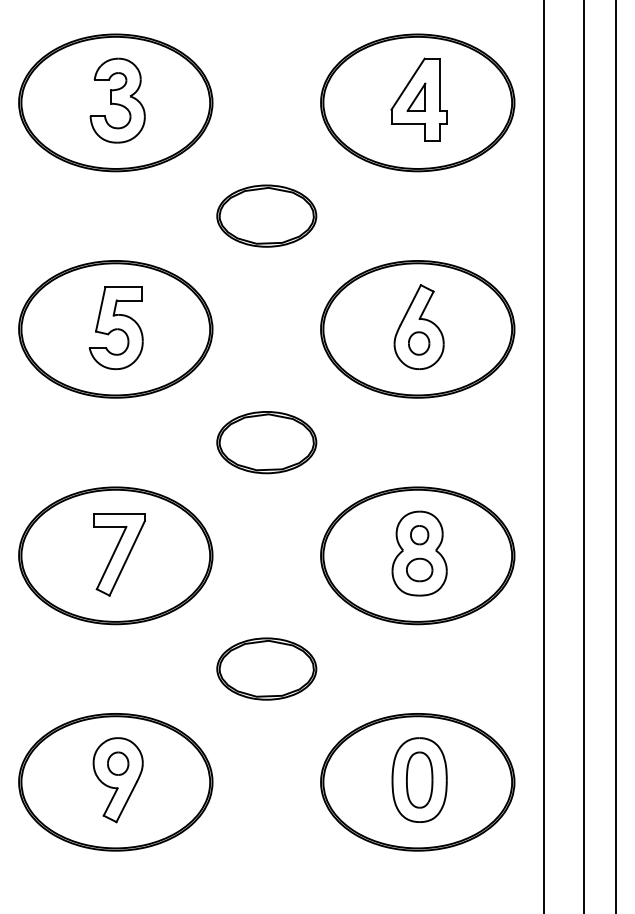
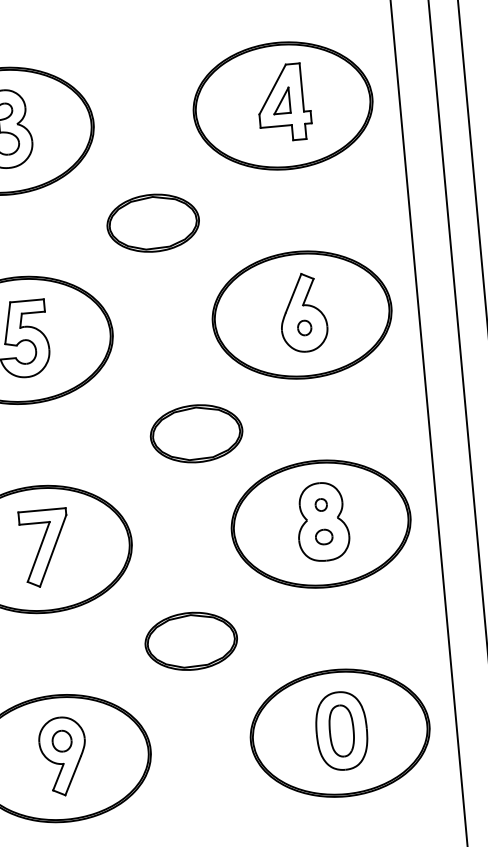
part: (419, 343) -> (304, 327), size x0.7
part: (266, 442) -> (196, 433), moved
part: (419, 535) -> (321, 505), size x0.7
part: (419, 569) -> (323, 536), size x0.7

